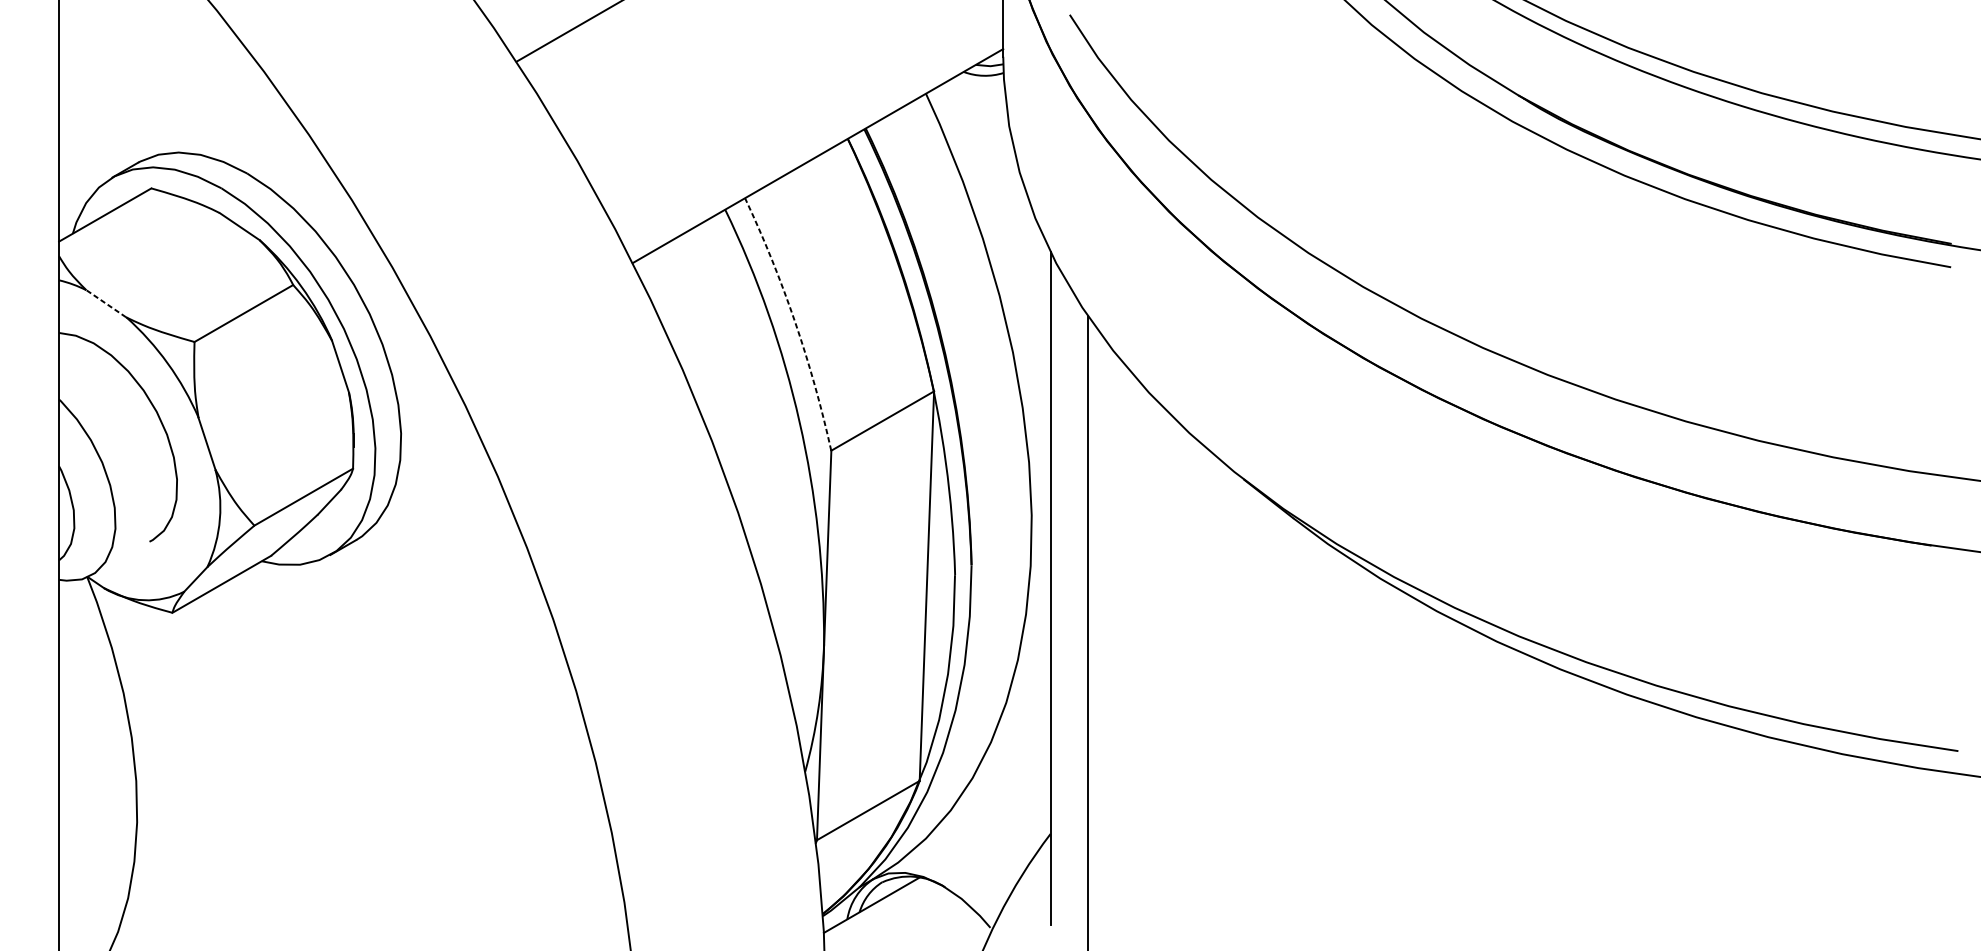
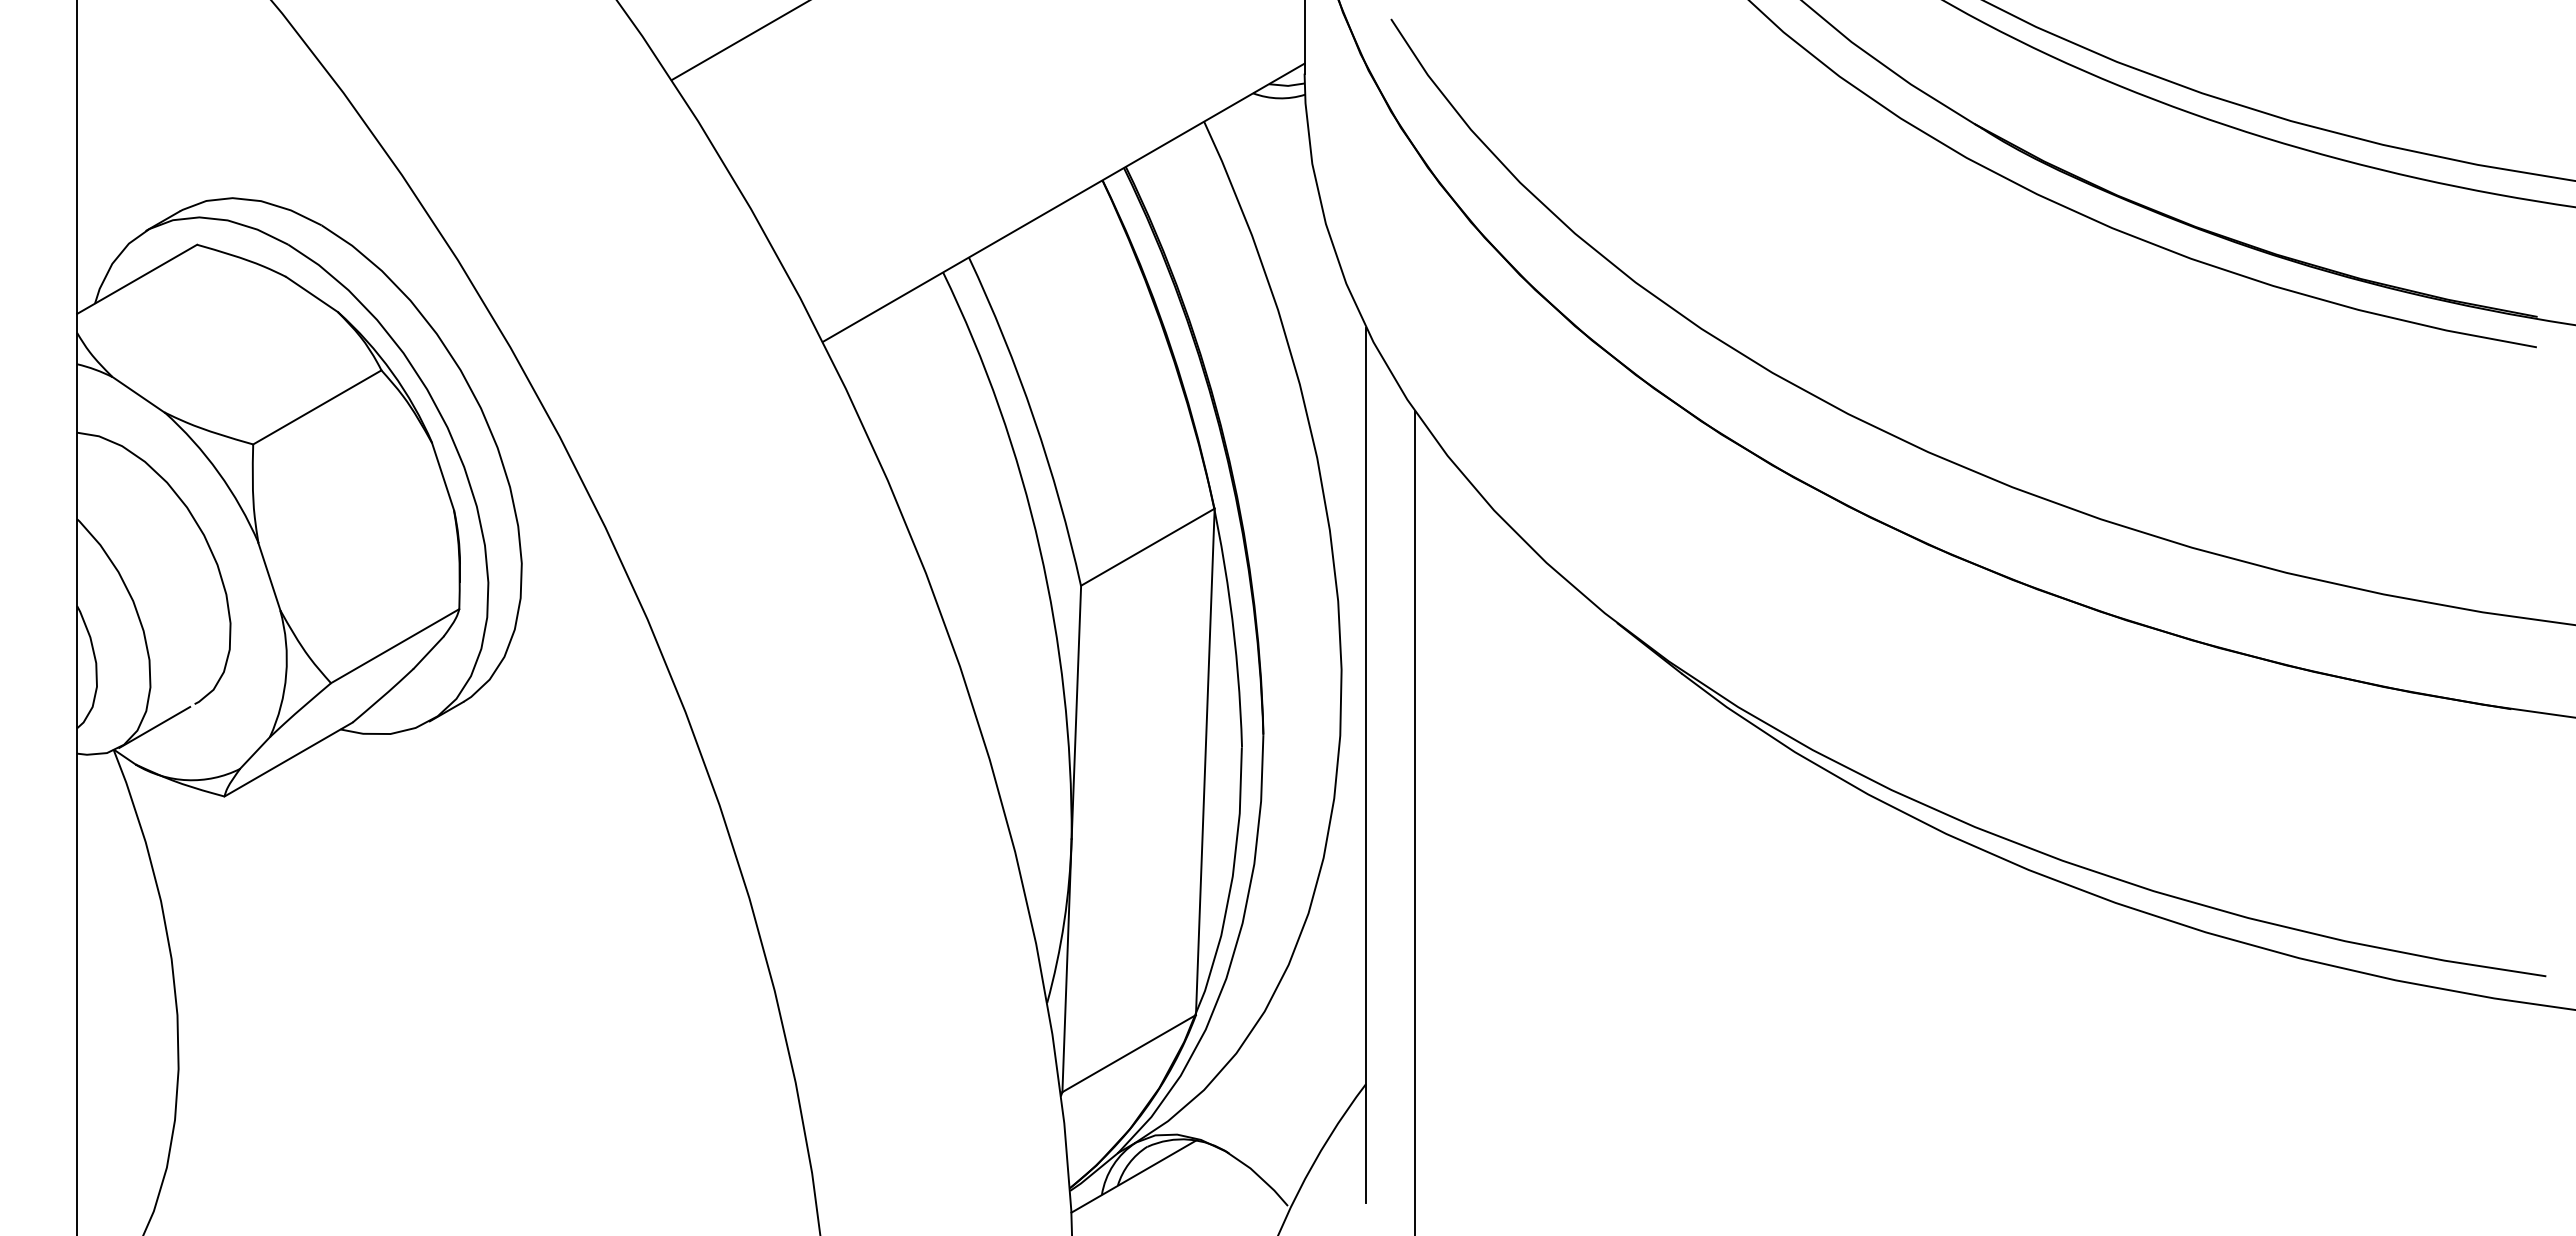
line: (105, 303) -> (137, 394), dashed -> solid
arc: (795, 322) -> (1034, 418), dashed -> solid
line: (118, 559) -> (154, 727), added

